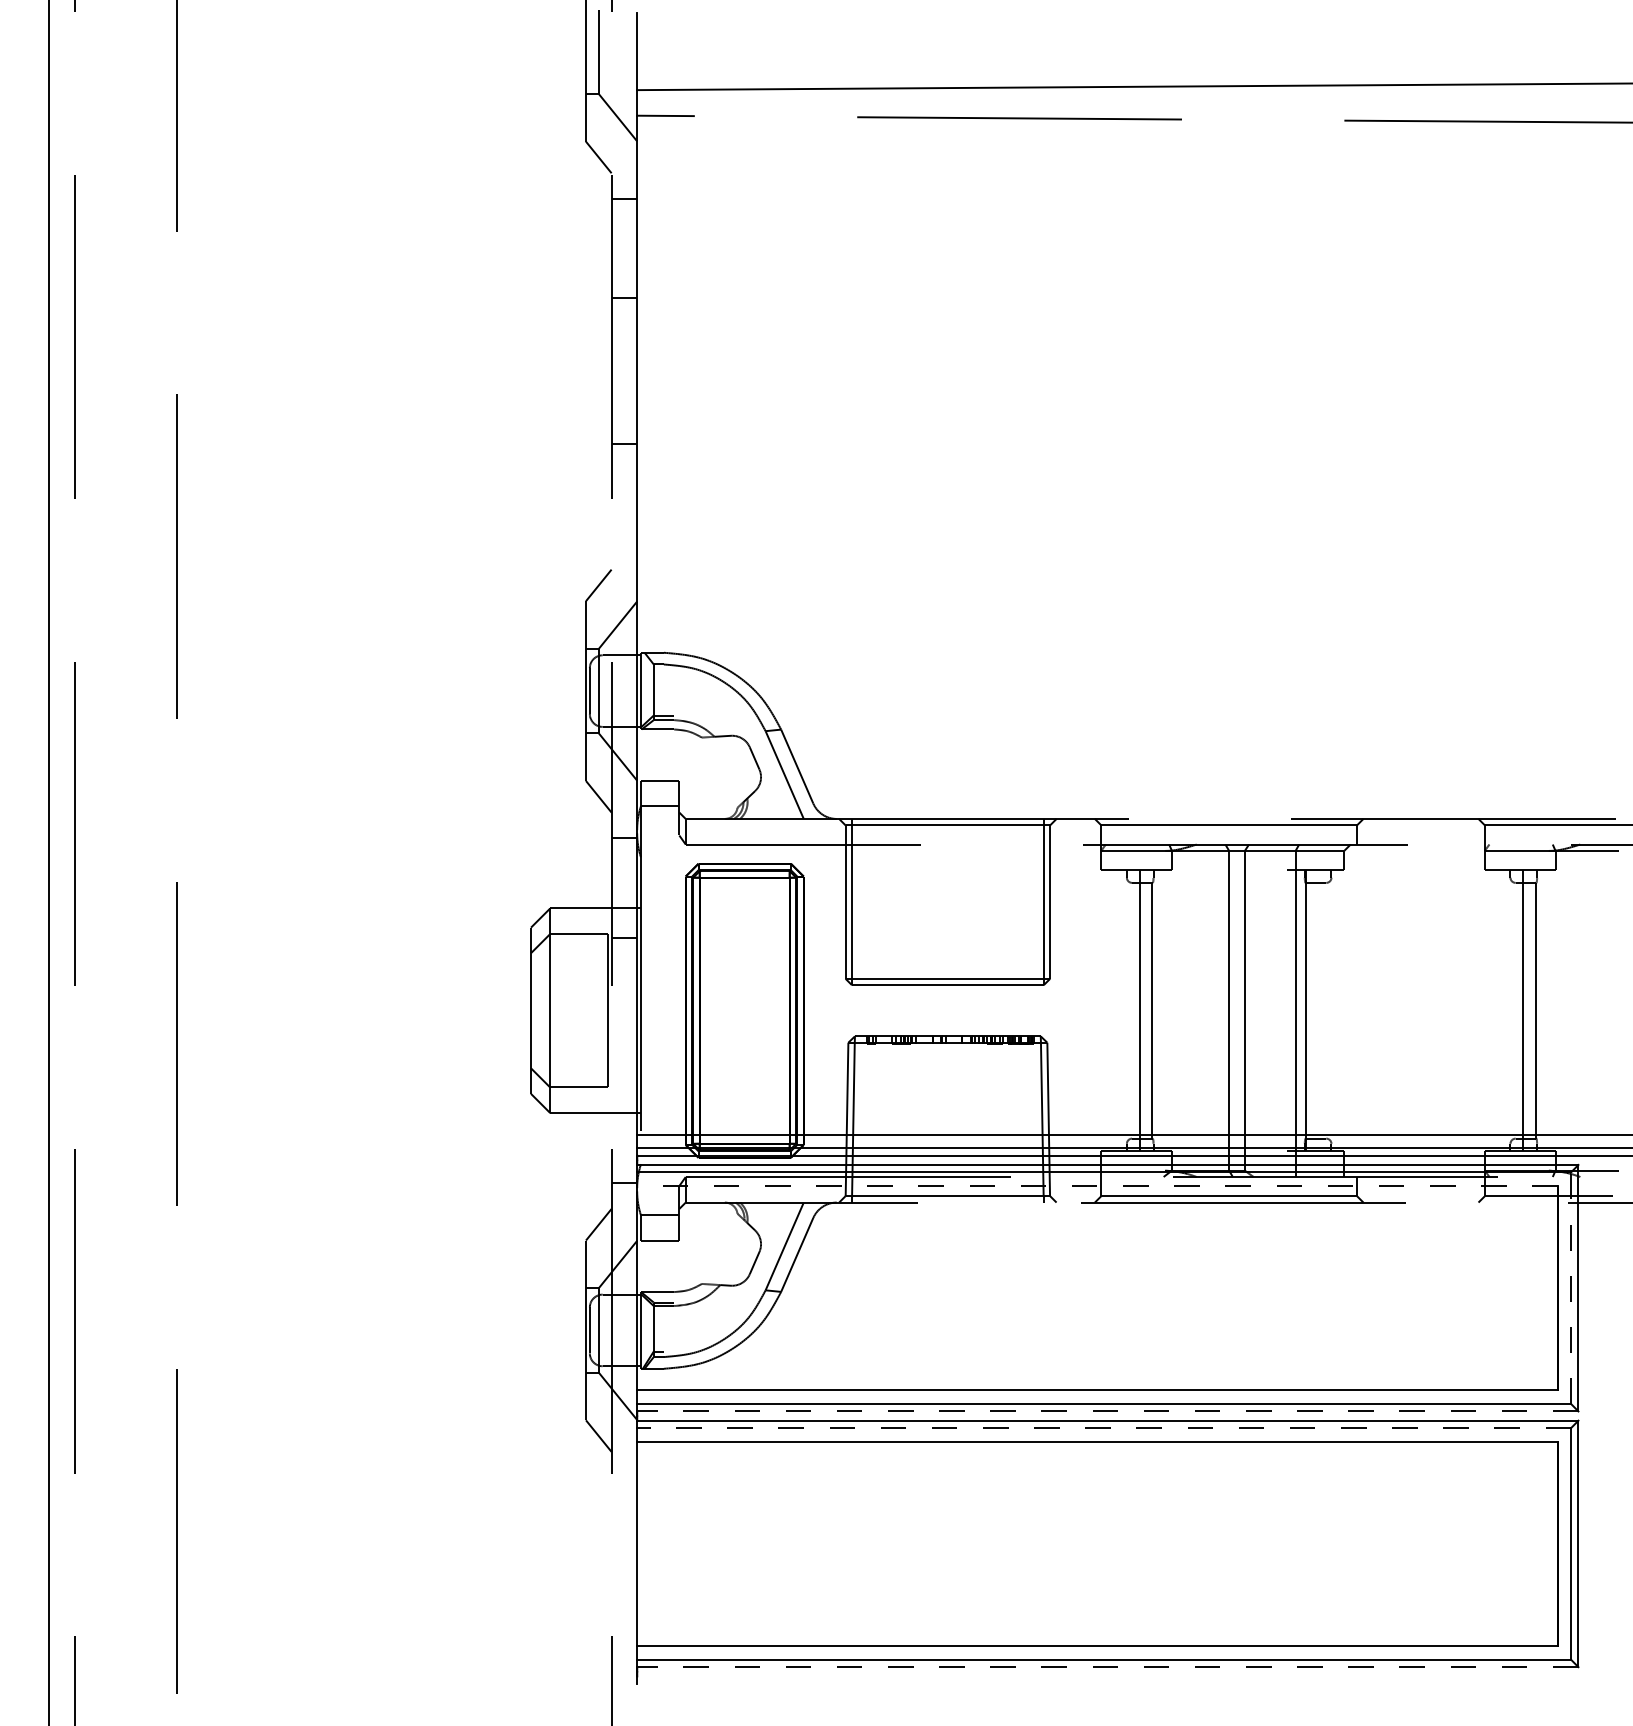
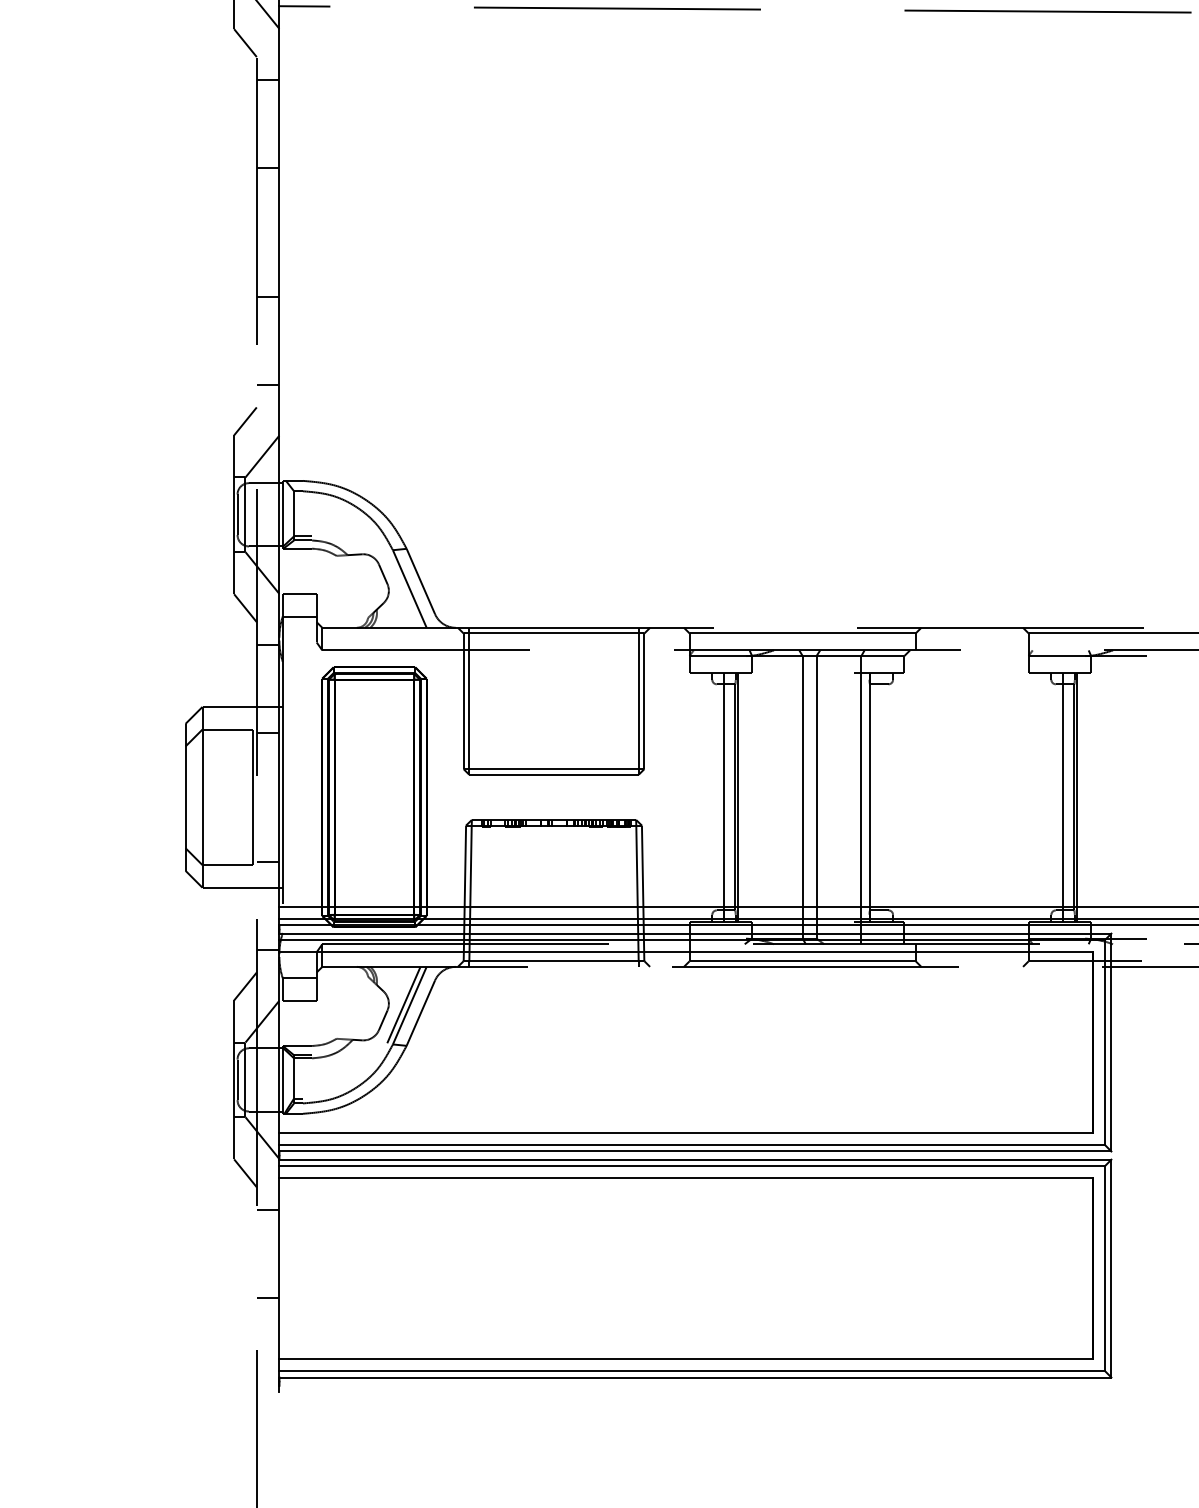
line: (624, 544) -> (268, 385), added
line: (1156, 1010) -> (738, 797), added
line: (1539, 1010) -> (1076, 797), added
line: (624, 1083) -> (268, 861), added
line: (1096, 1185) -> (685, 951), dashed -> solid
line: (777, 1245) -> (403, 1004), added
line: (1571, 1288) -> (1105, 1042), dashed -> solid
line: (1107, 1411) -> (695, 1151), dashed -> solid
line: (1104, 1428) -> (692, 1166), dashed -> solid
line: (624, 1477) -> (268, 1209), added
line: (624, 1577) -> (268, 1298), added
line: (1107, 1667) -> (695, 1377), dashed -> solid

